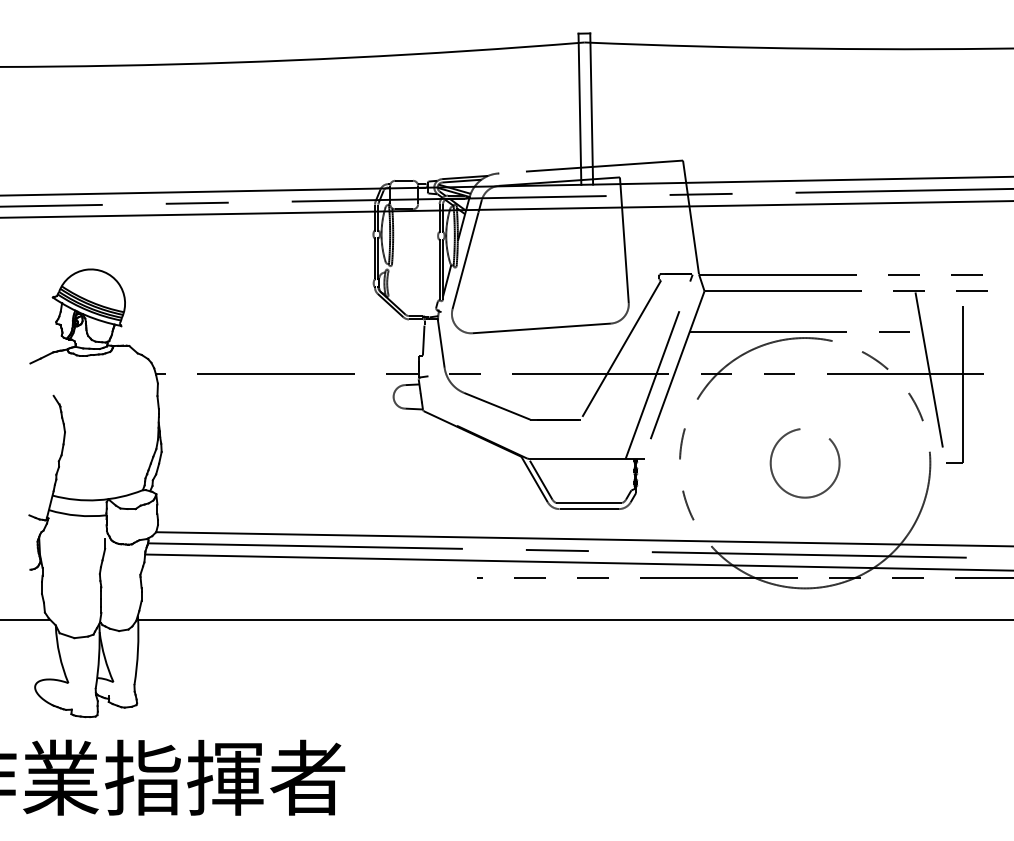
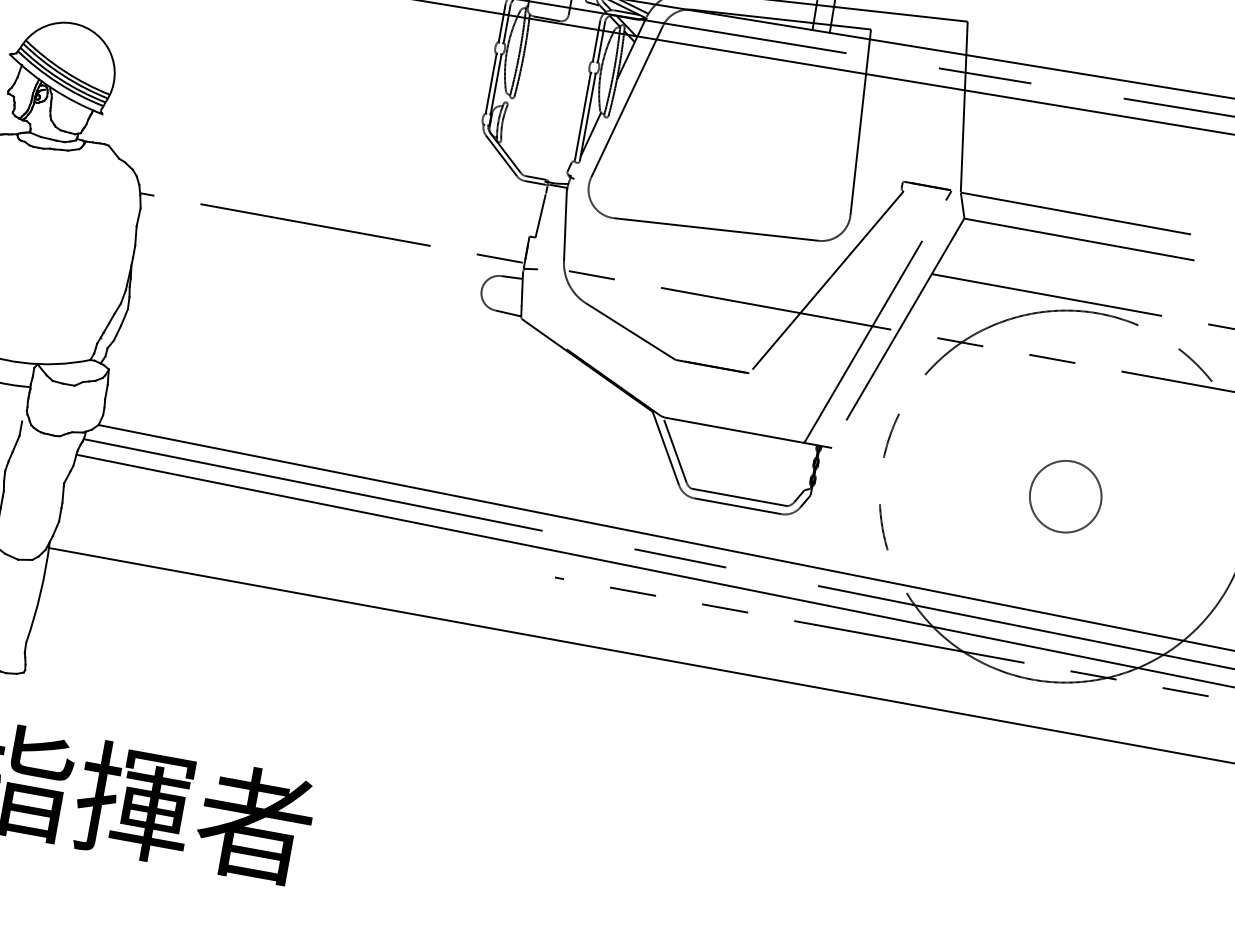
circle: (804, 463) -> (1064, 496), size x0.7

